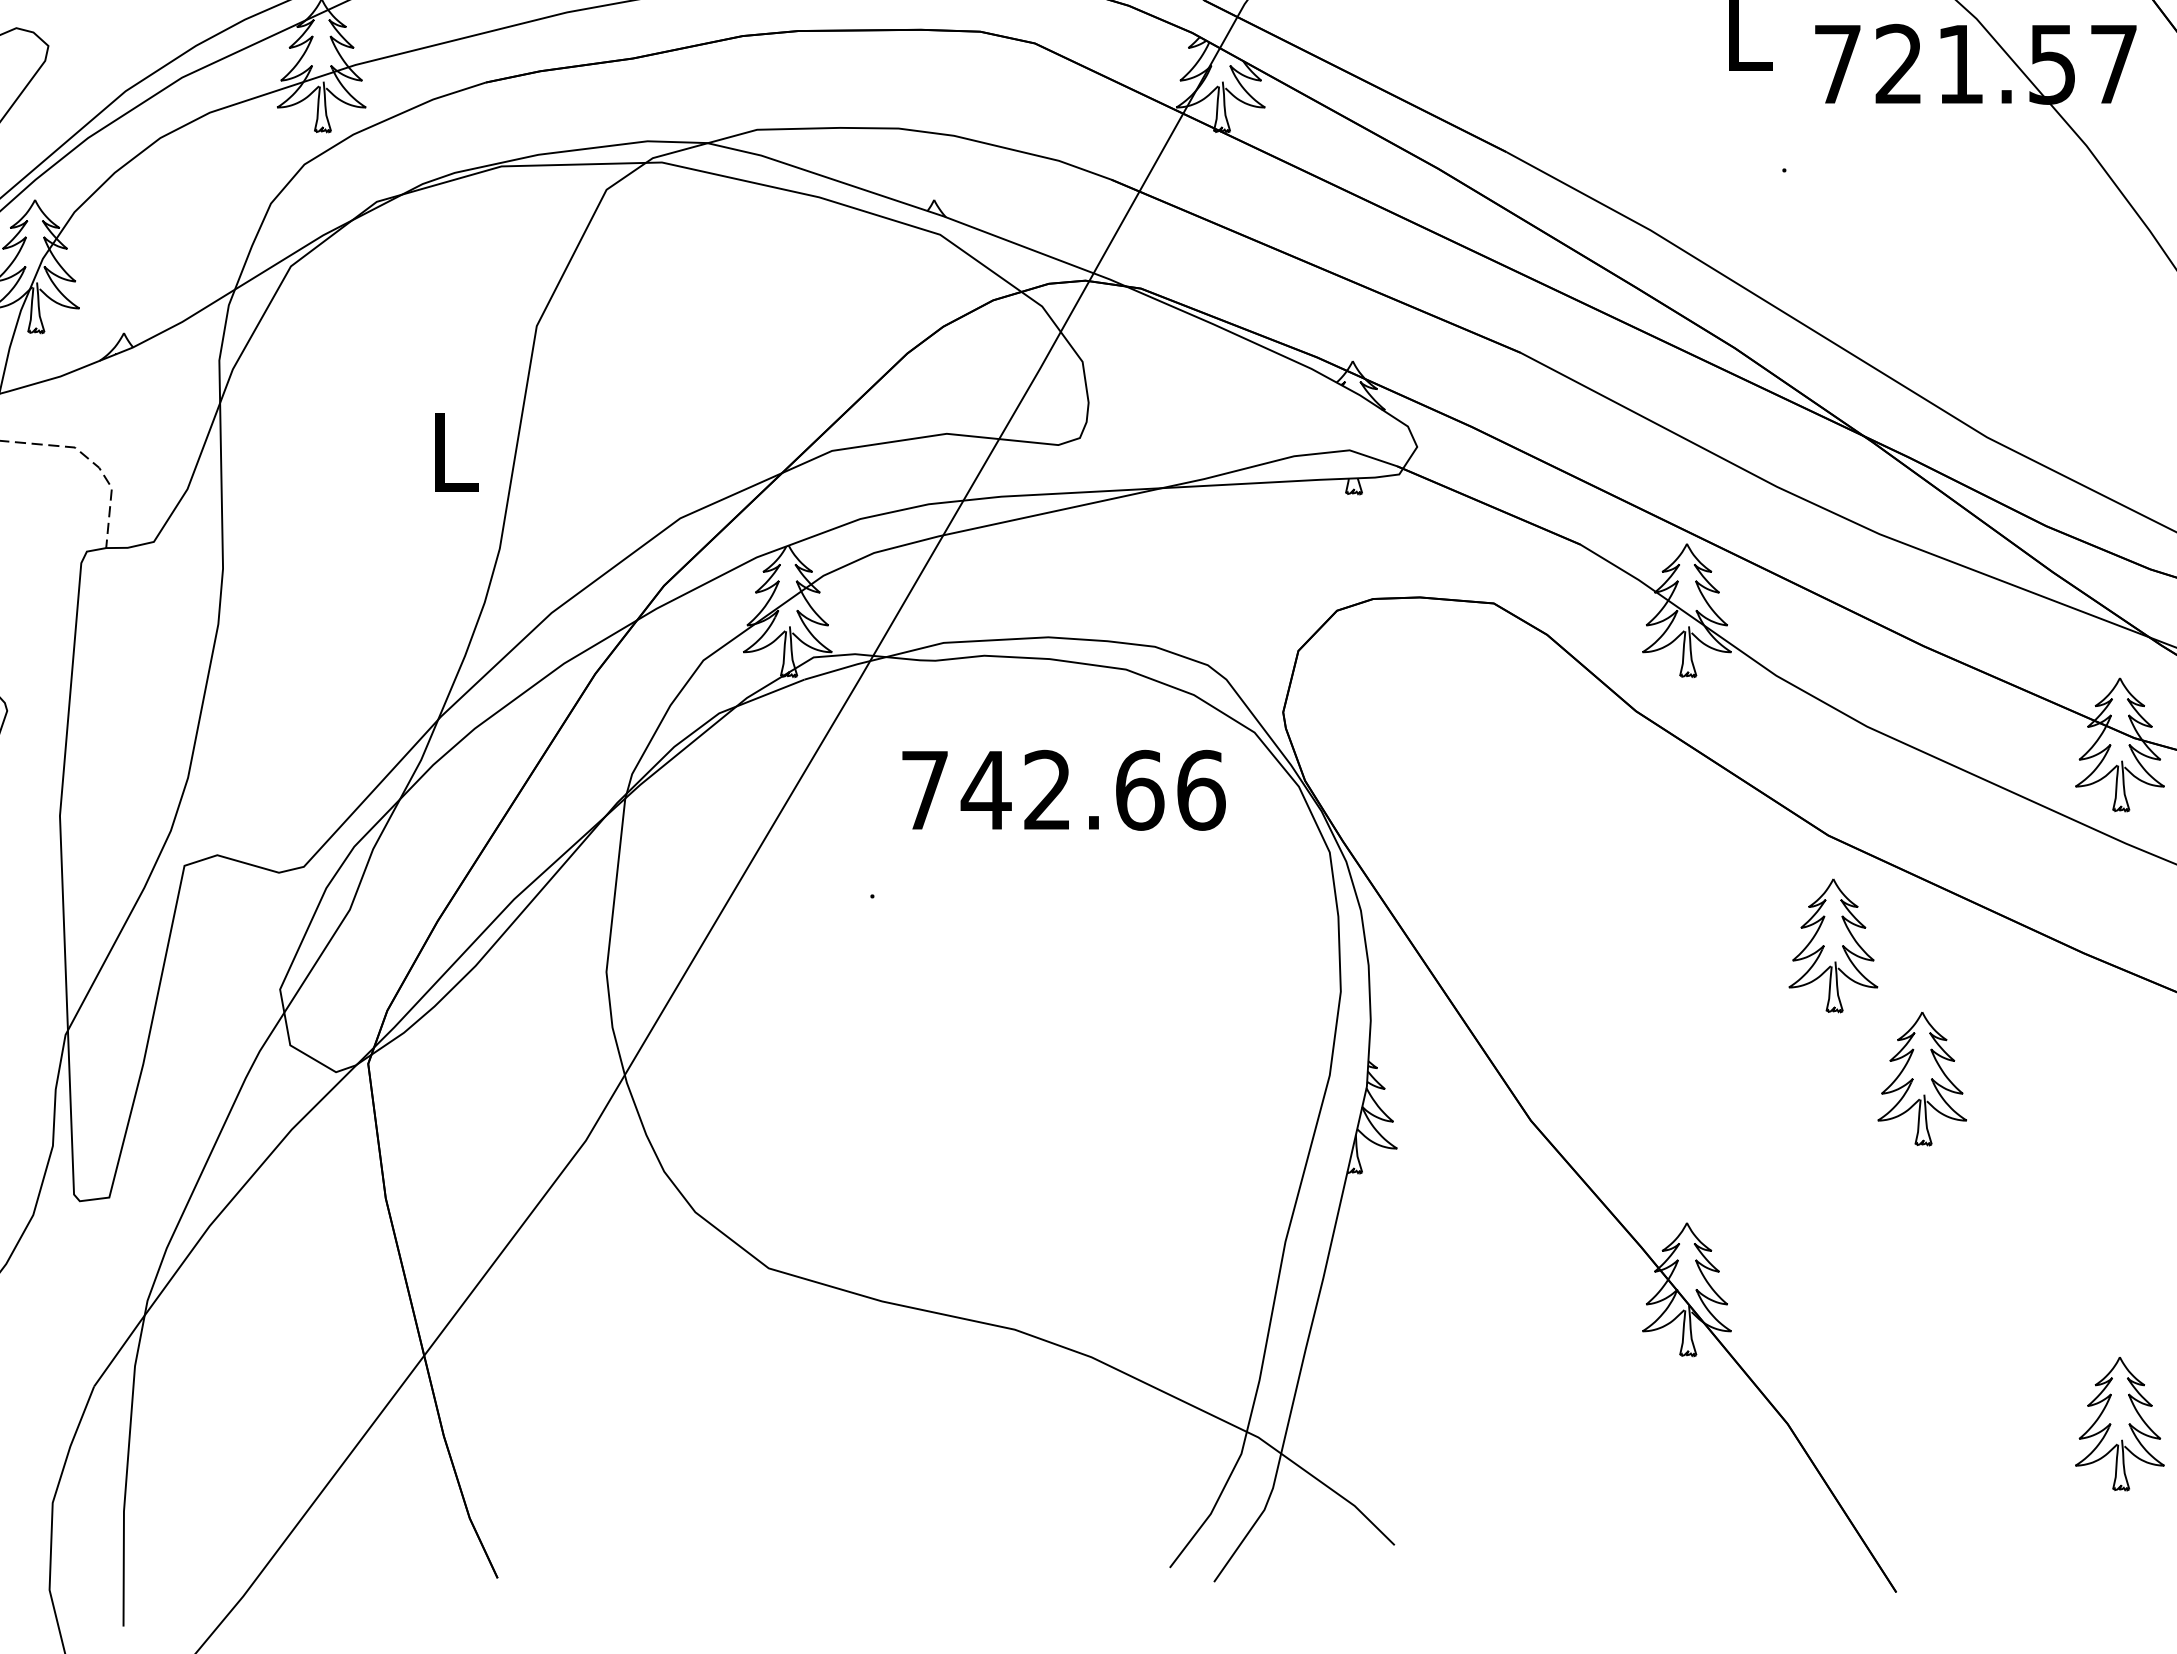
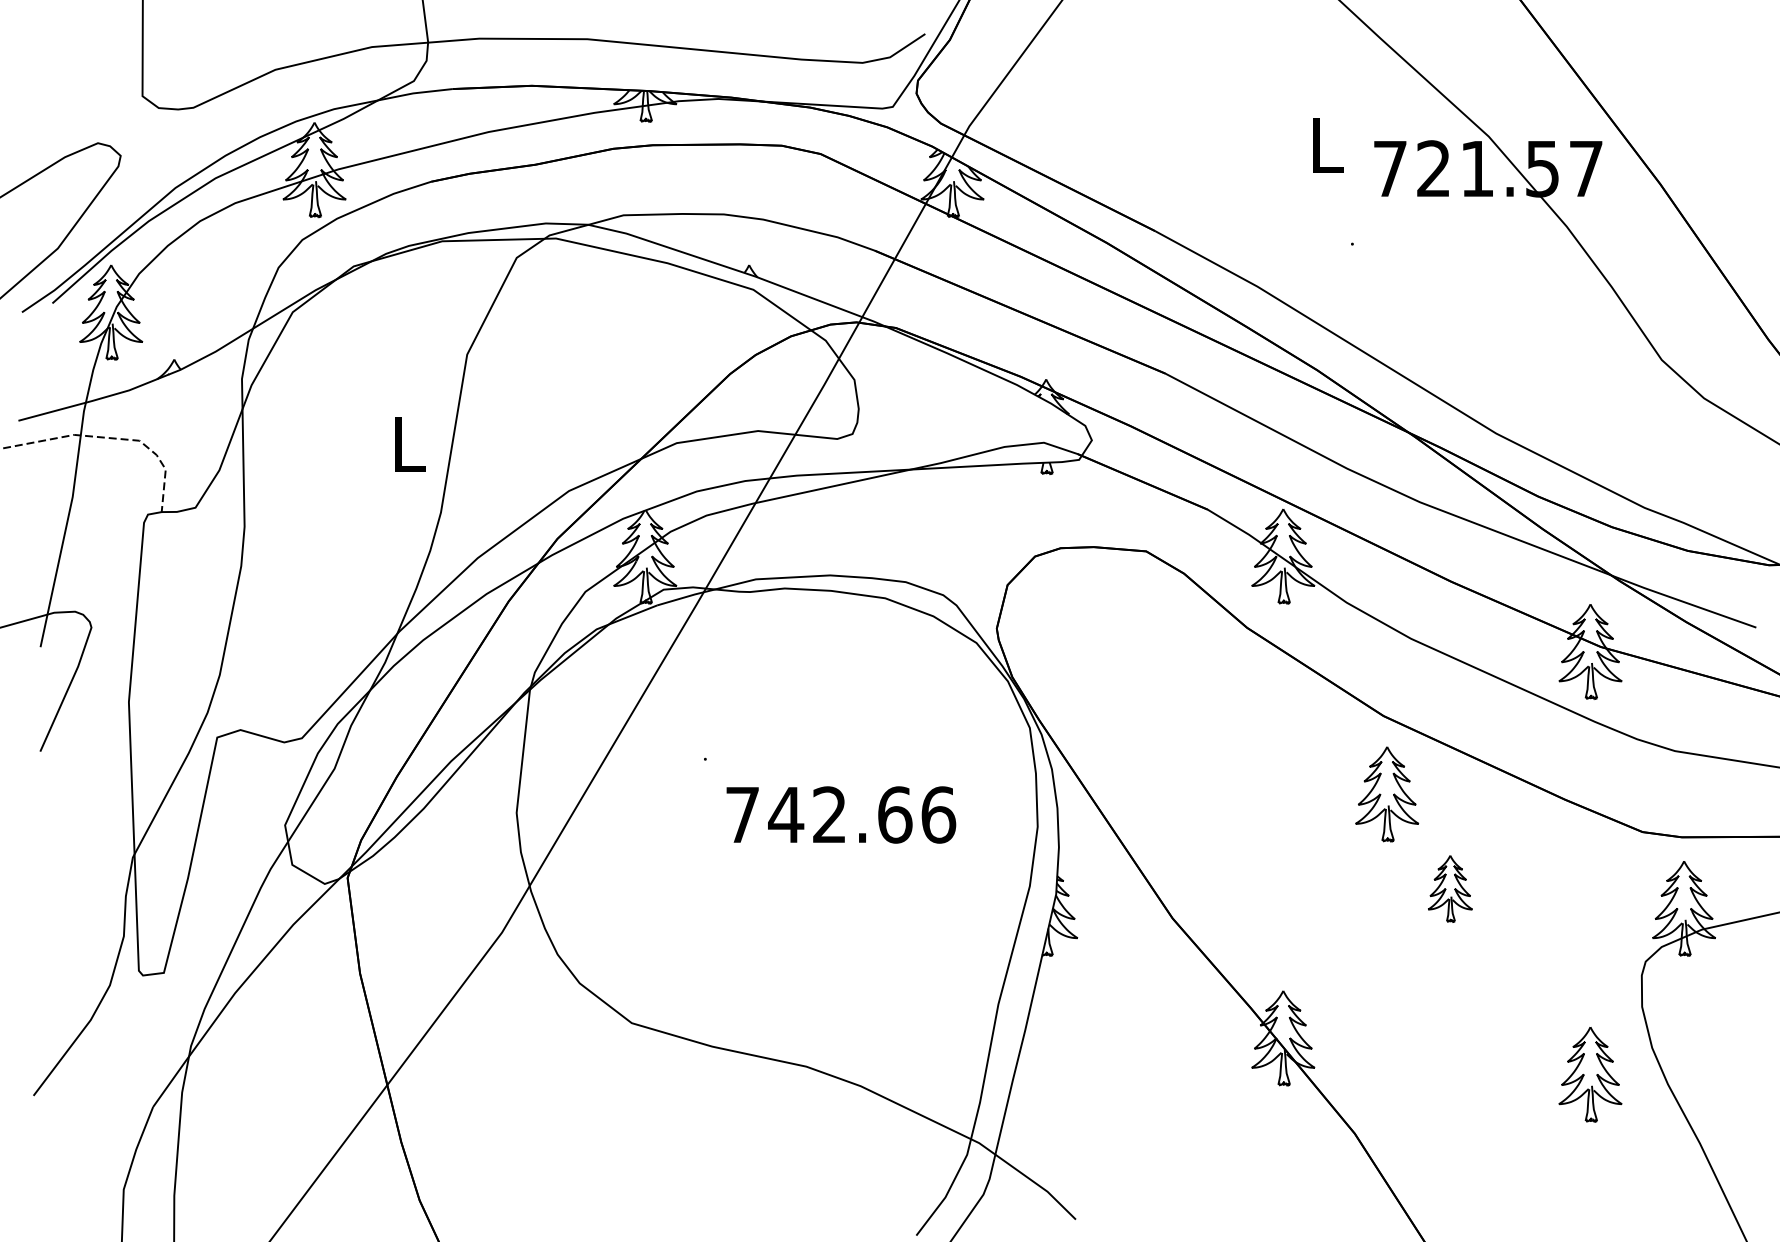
text: (1064, 789) -> (841, 814), moved
part: (1922, 1078) -> (1450, 888), size x0.7
part: (2119, 1423) -> (1590, 1074), moved

